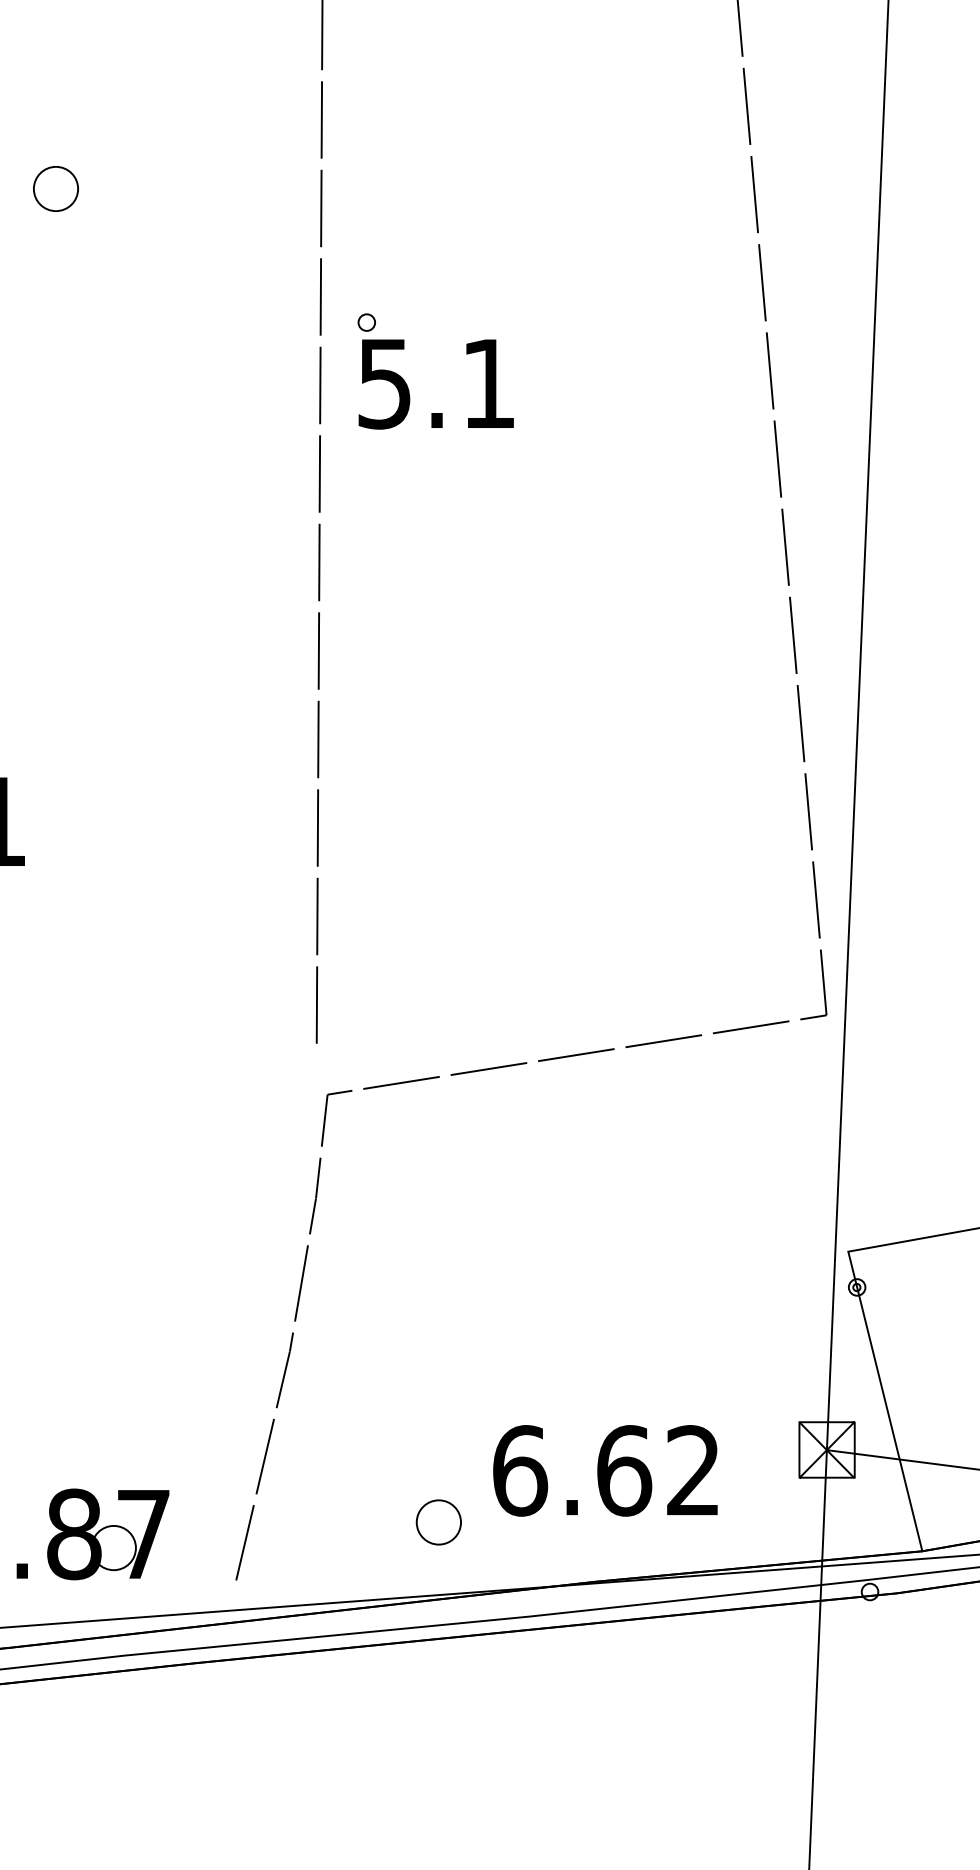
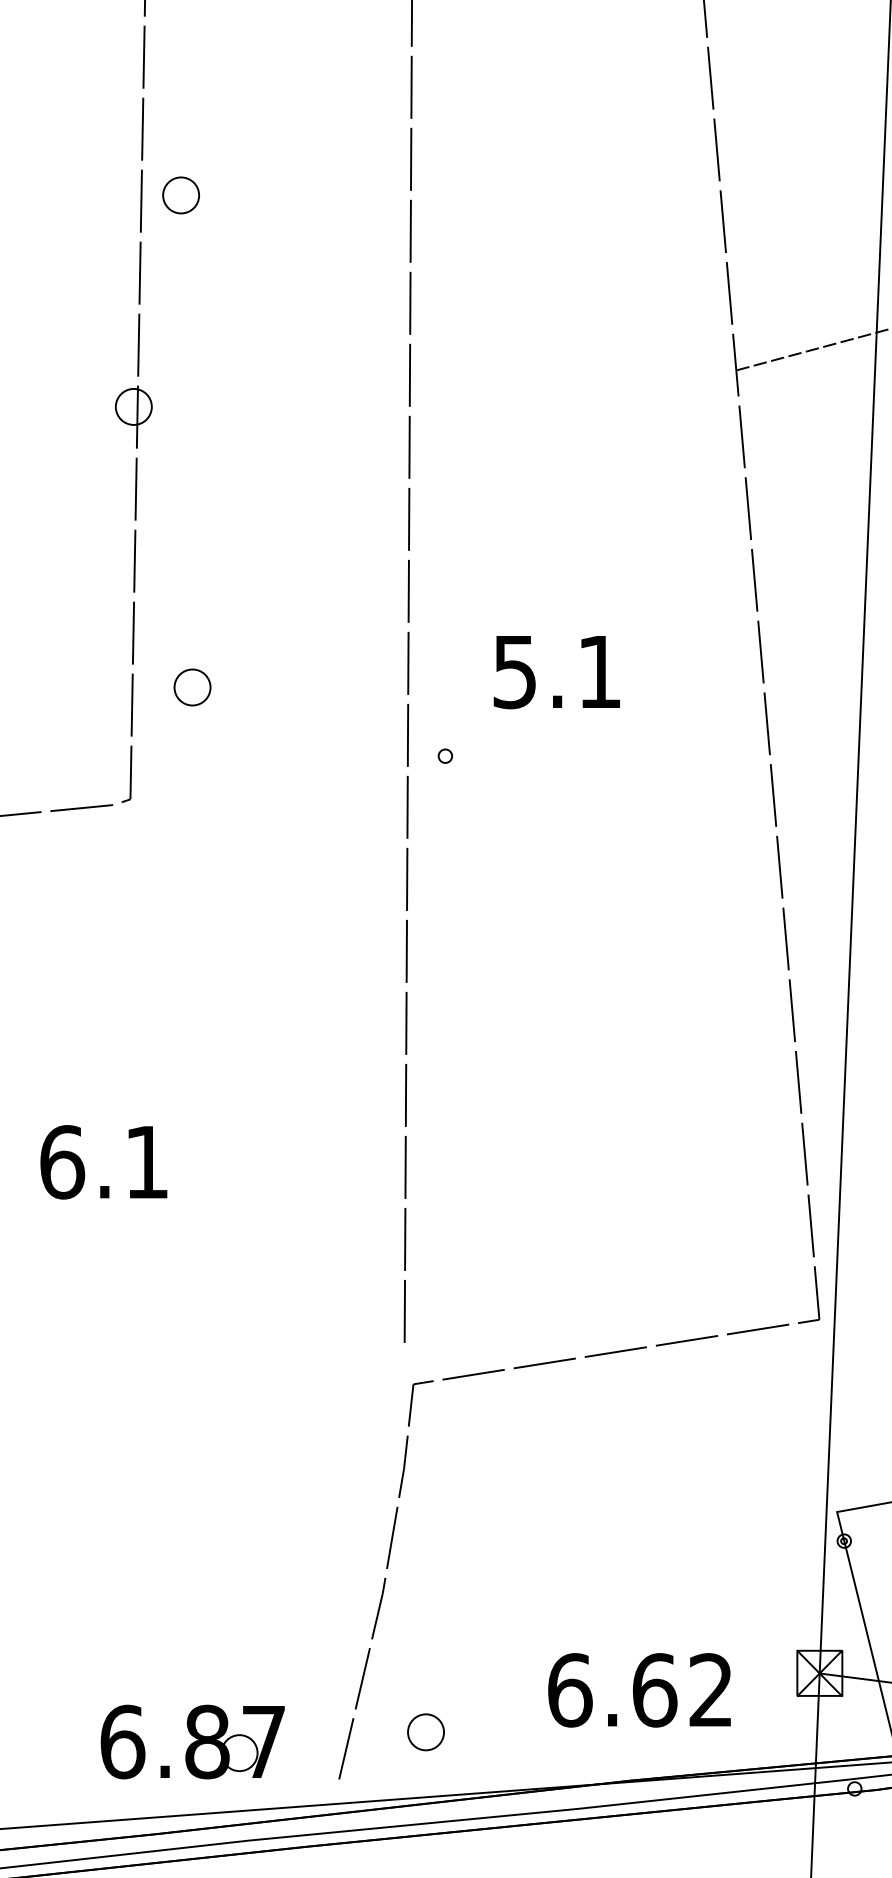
part: (55, 188) -> (192, 687), moved
text: (435, 384) -> (556, 672), moved
part: (438, 1522) -> (425, 1732), moved

